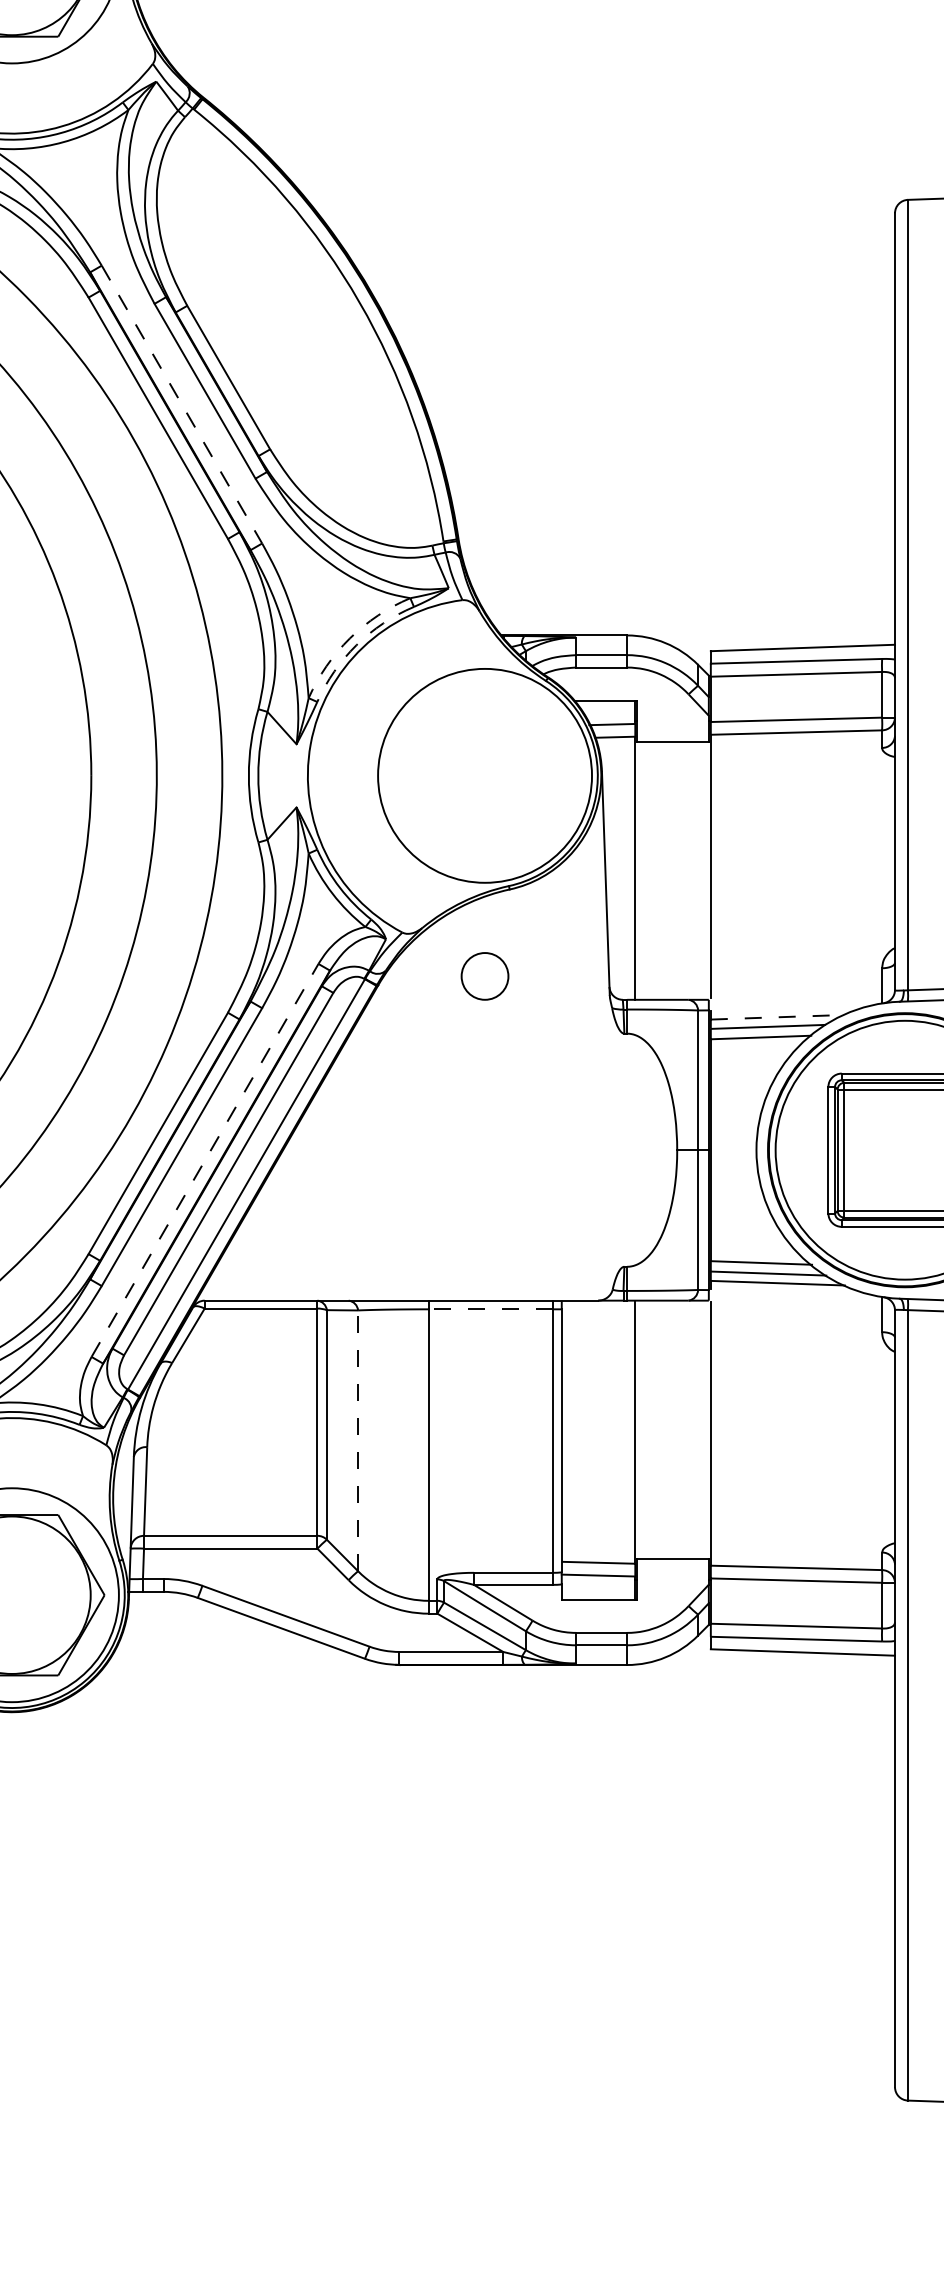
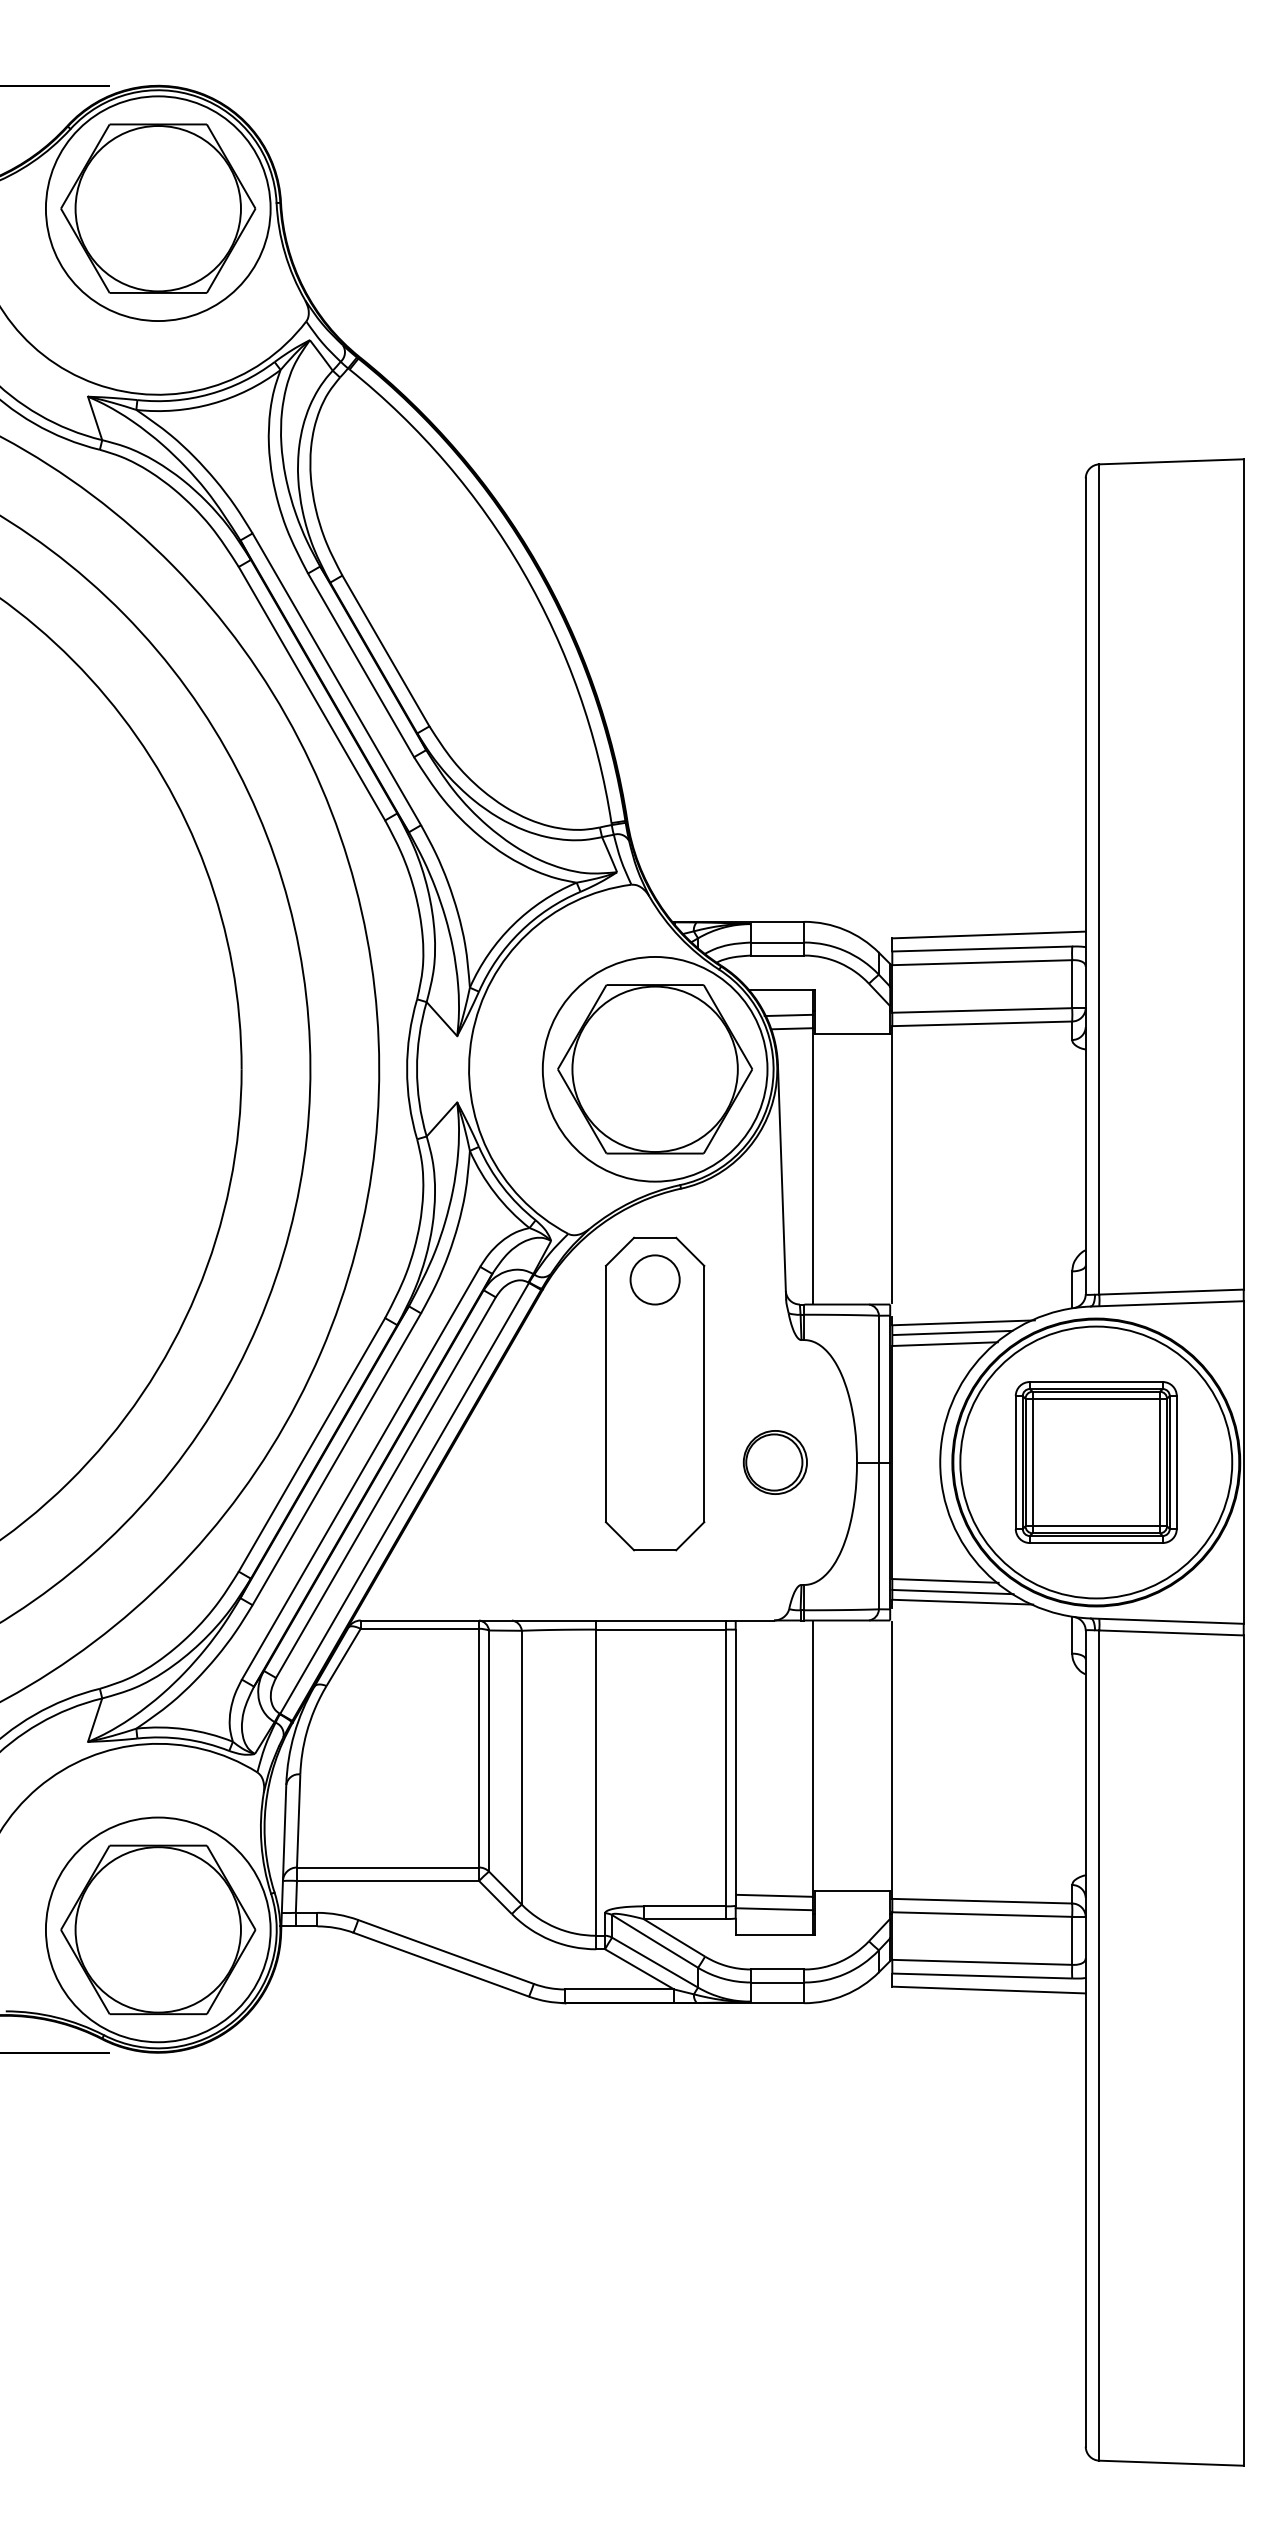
line: (182, 404) -> (337, 679), dashed -> solid
arc: (350, 637) -> (513, 924), dashed -> solid
arc: (356, 645) -> (520, 932), dashed -> solid
part: (484, 776) -> (654, 1069), added
line: (779, 1016) -> (964, 1322), dashed -> solid
part: (485, 1084) -> (655, 1393), added
part: (598, 1150) -> (774, 1462), added
line: (205, 1159) -> (361, 1472), dashed -> solid
line: (491, 1309) -> (661, 1629), dashed -> solid
line: (357, 1440) -> (521, 1767), dashed -> solid

